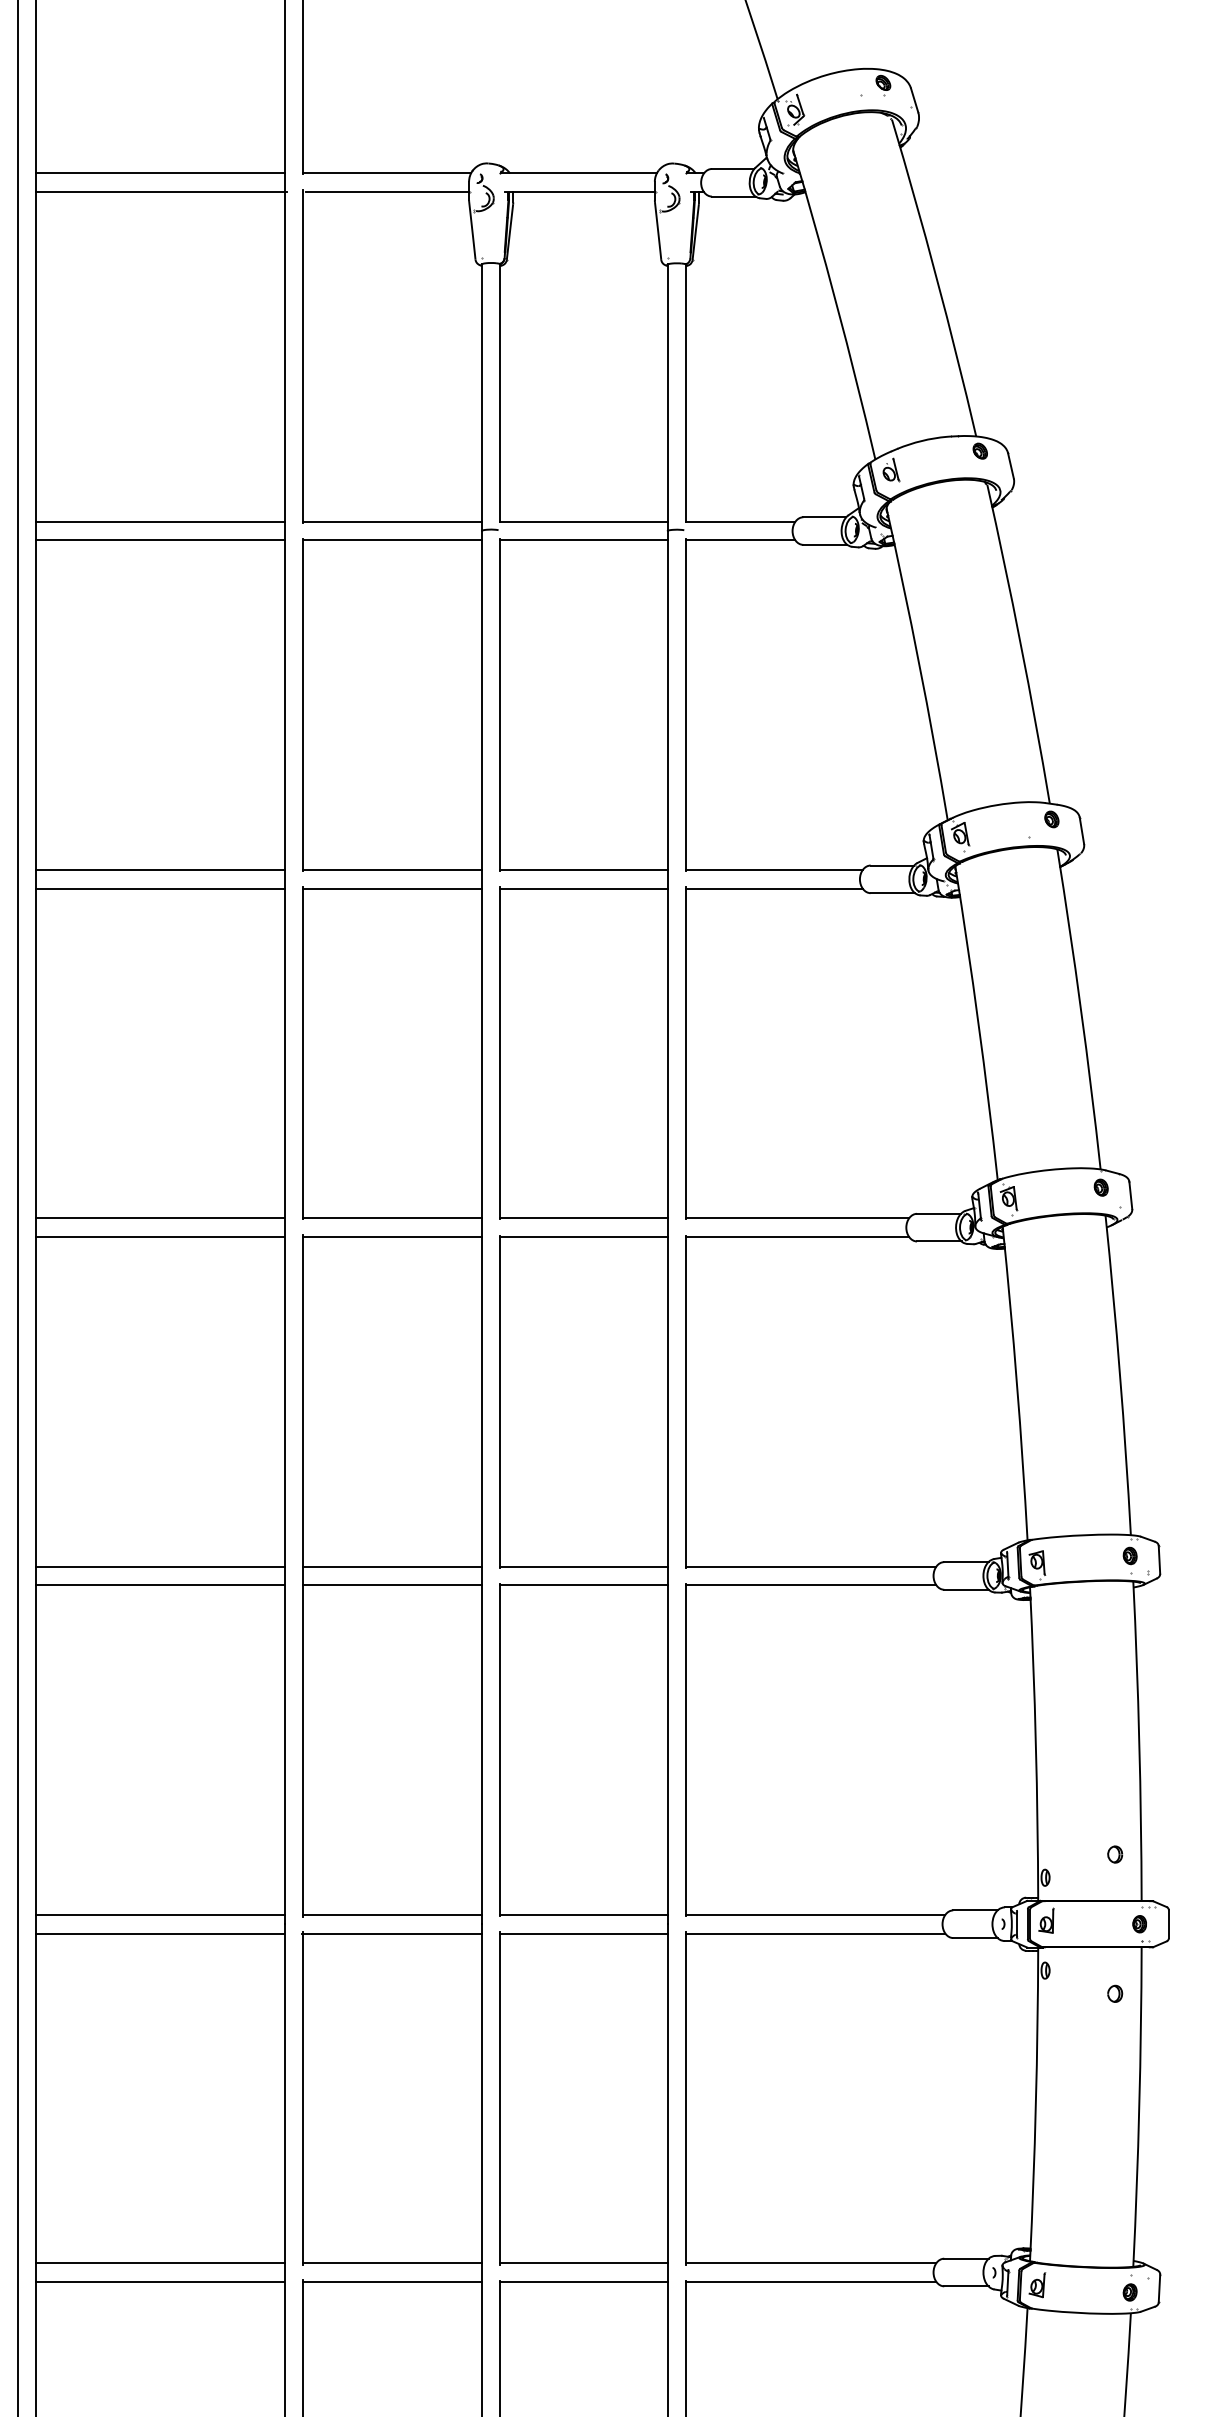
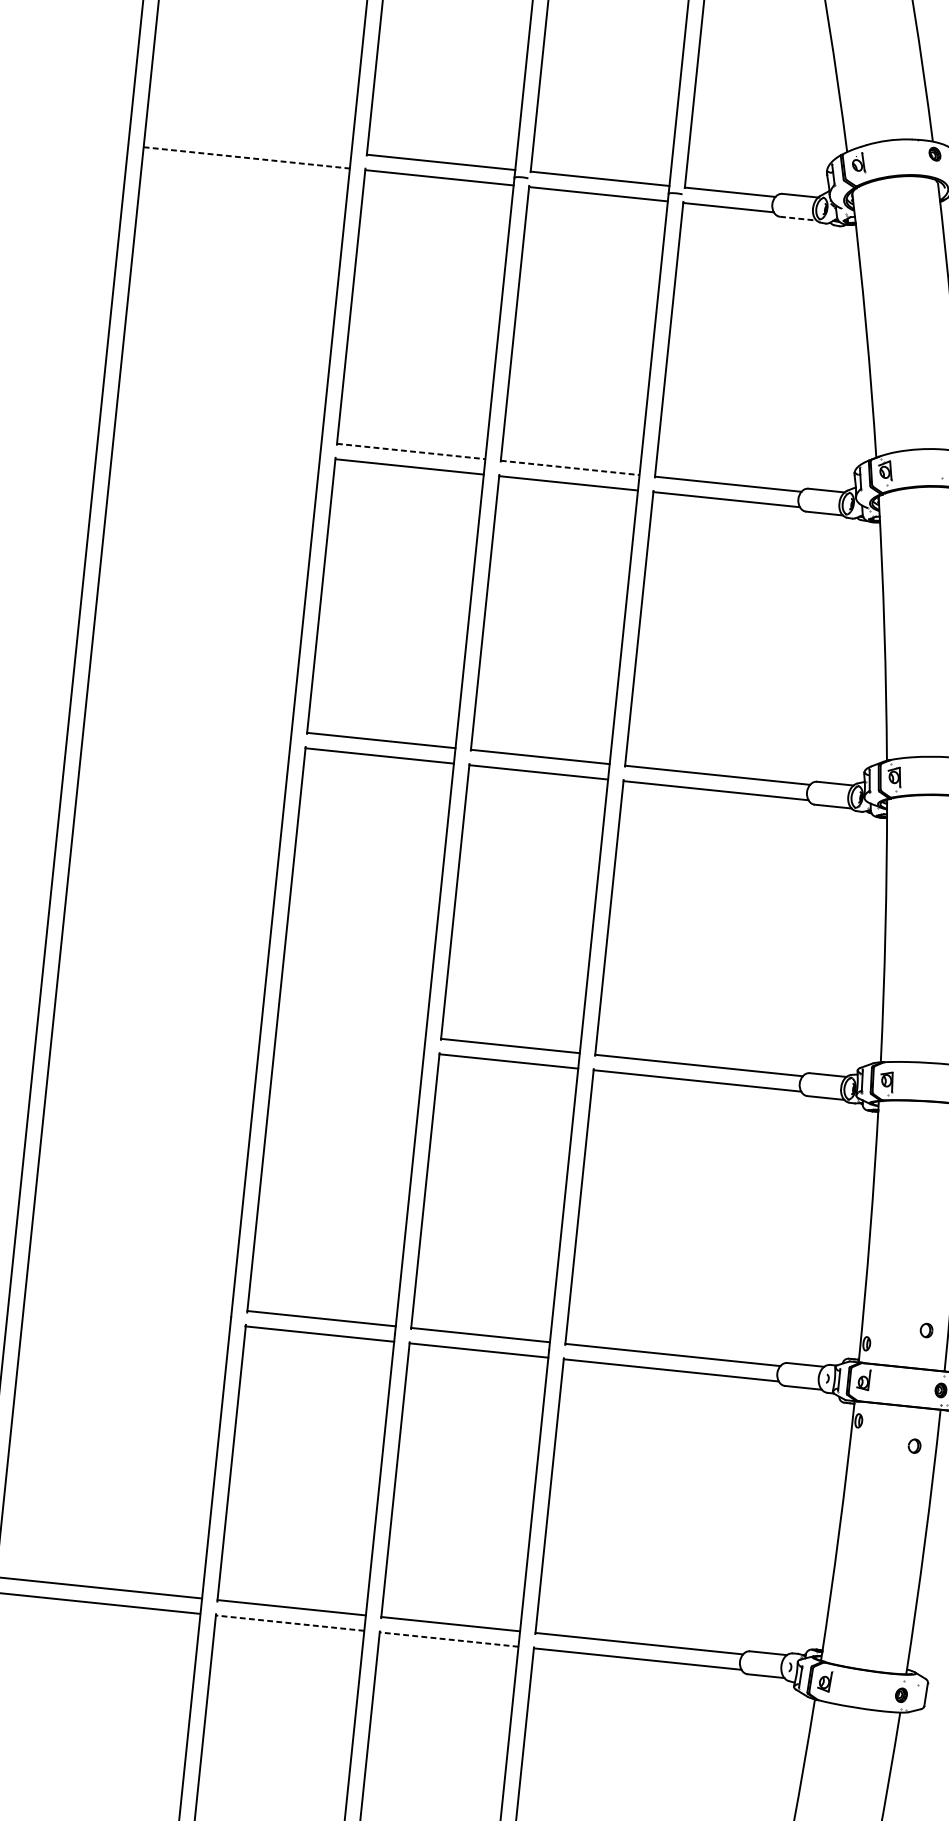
line: (160, 521) -> (248, 142), removed
line: (160, 540) -> (246, 158), solid -> dashed
line: (825, 544) -> (798, 218), solid -> dashed
line: (160, 870) -> (218, 431), removed
line: (393, 870) -> (412, 451), solid -> dashed
line: (584, 870) -> (570, 468), solid -> dashed
line: (160, 888) -> (217, 446), removed
line: (160, 1218) -> (188, 720), removed
line: (160, 1236) -> (187, 735), removed
line: (160, 1566) -> (158, 1009), removed
line: (392, 1566) -> (351, 1029), removed
line: (160, 1585) -> (157, 1025), removed
line: (391, 1585) -> (349, 1045), removed
line: (160, 1914) -> (129, 1298), removed
line: (159, 1933) -> (126, 1314), removed
line: (392, 2281) -> (290, 1622), solid -> dashed
line: (584, 2281) -> (449, 1639), solid -> dashed

